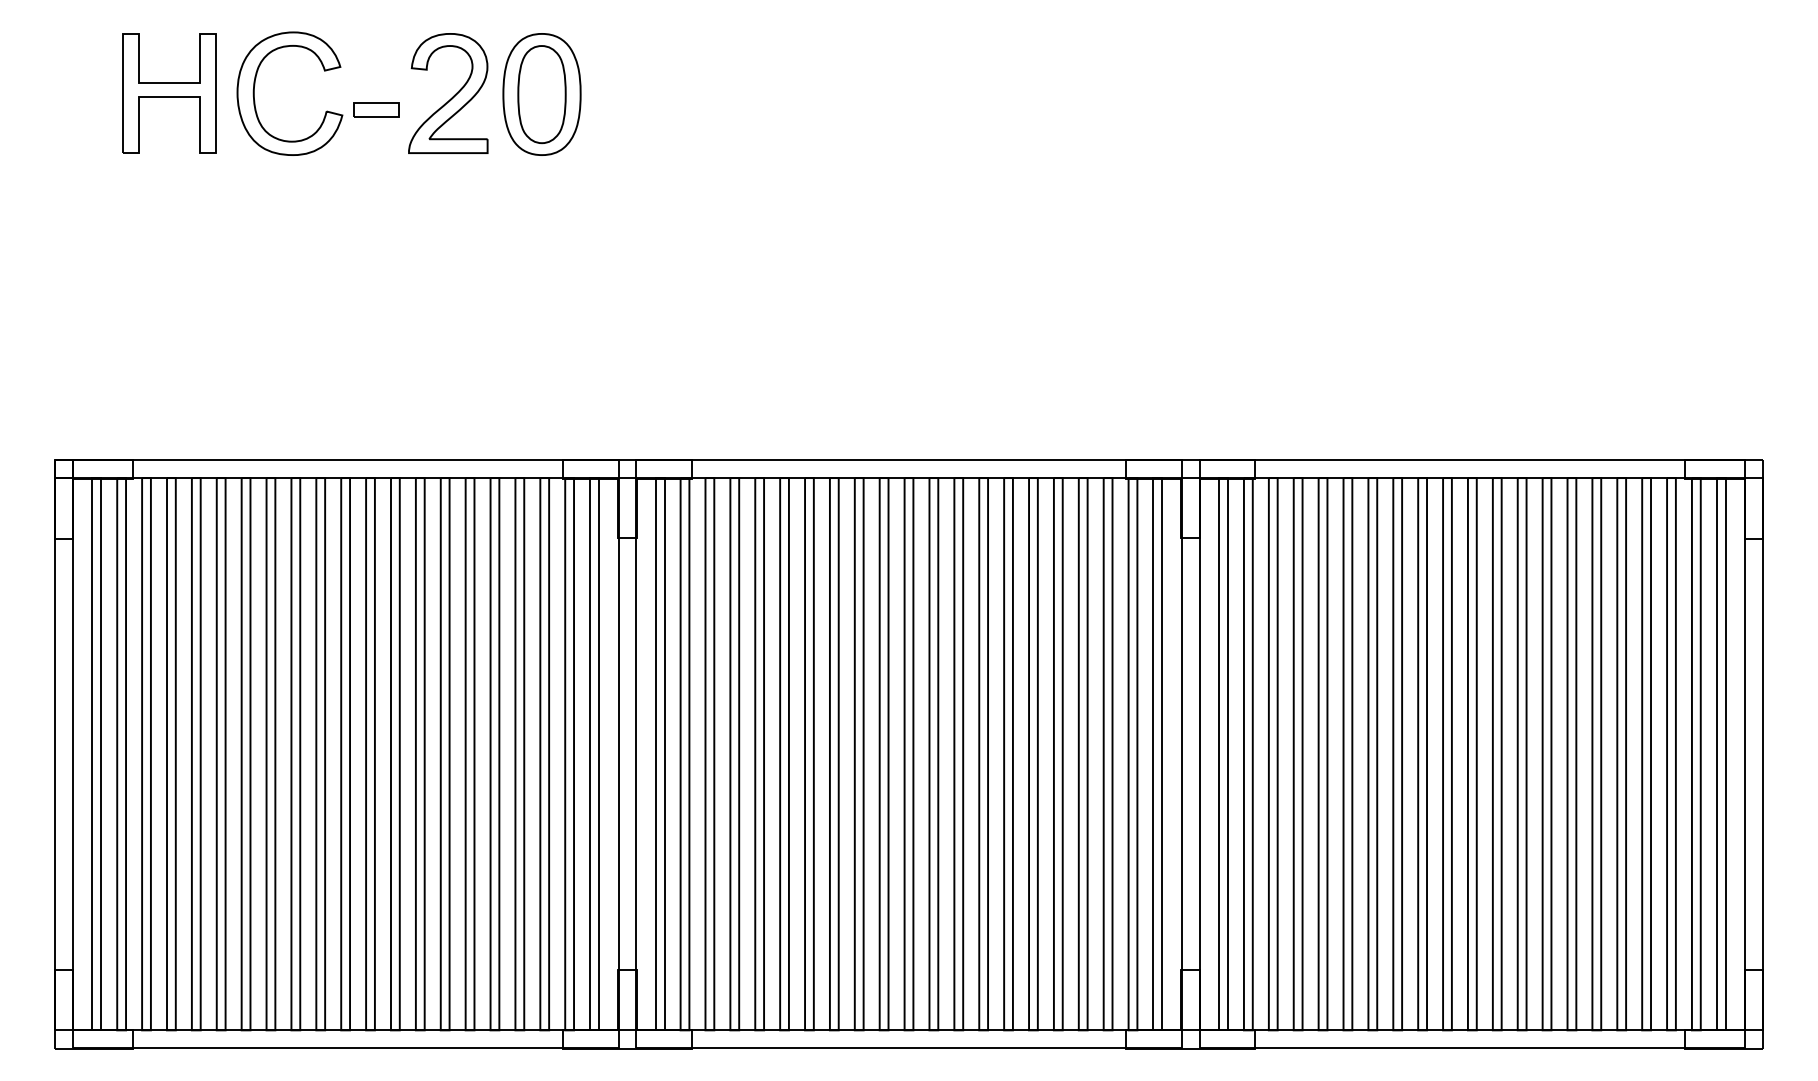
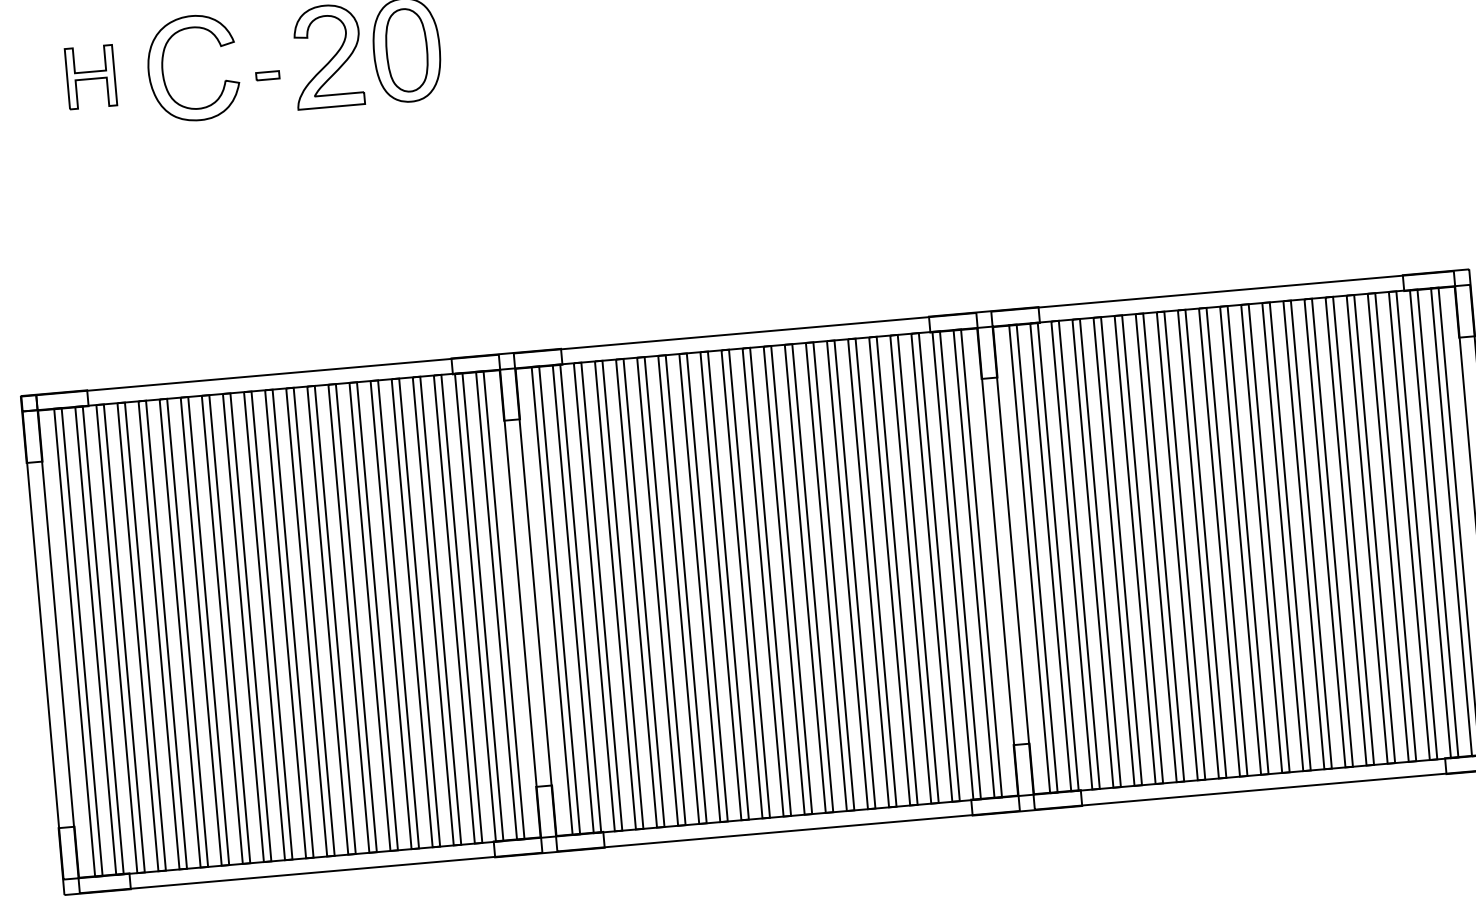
part: (169, 93) -> (91, 77), size x0.6
part: (376, 109) -> (267, 75), size x0.6

